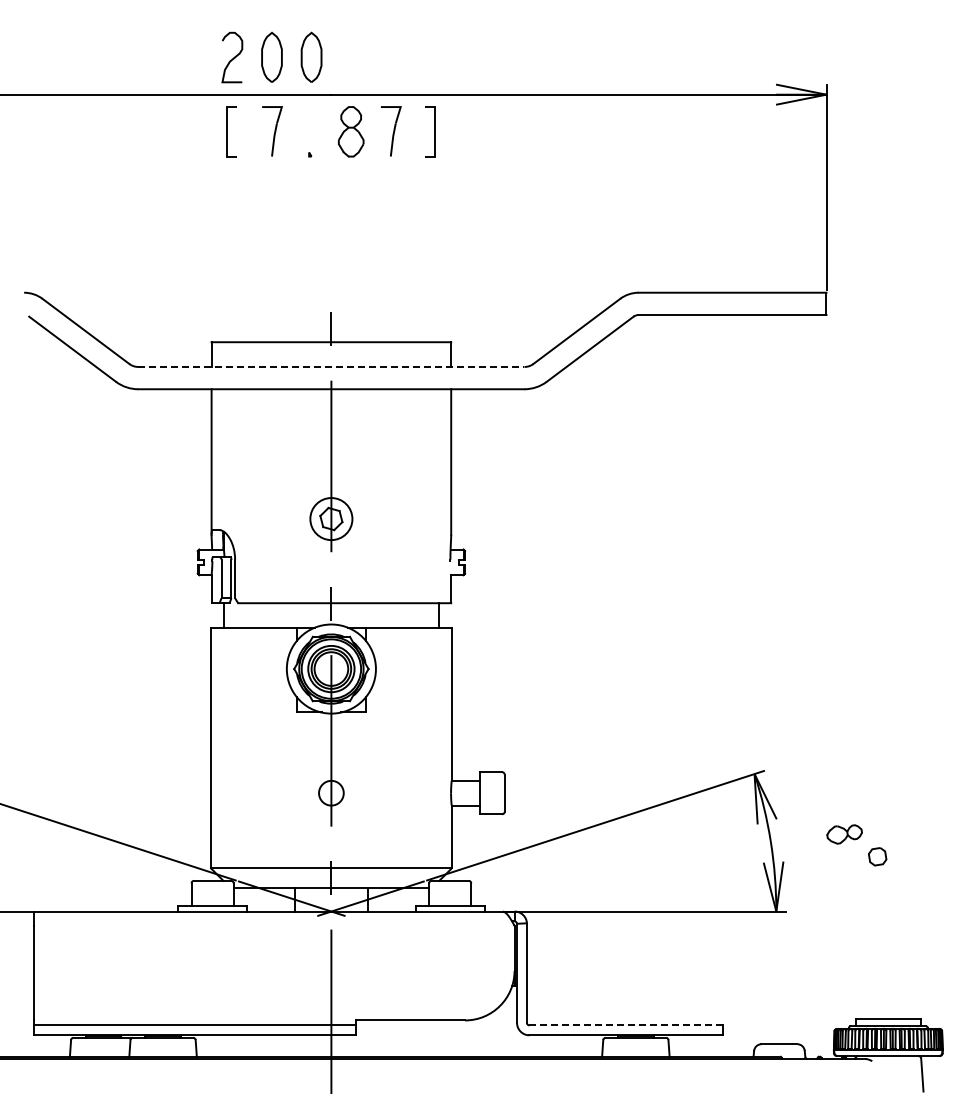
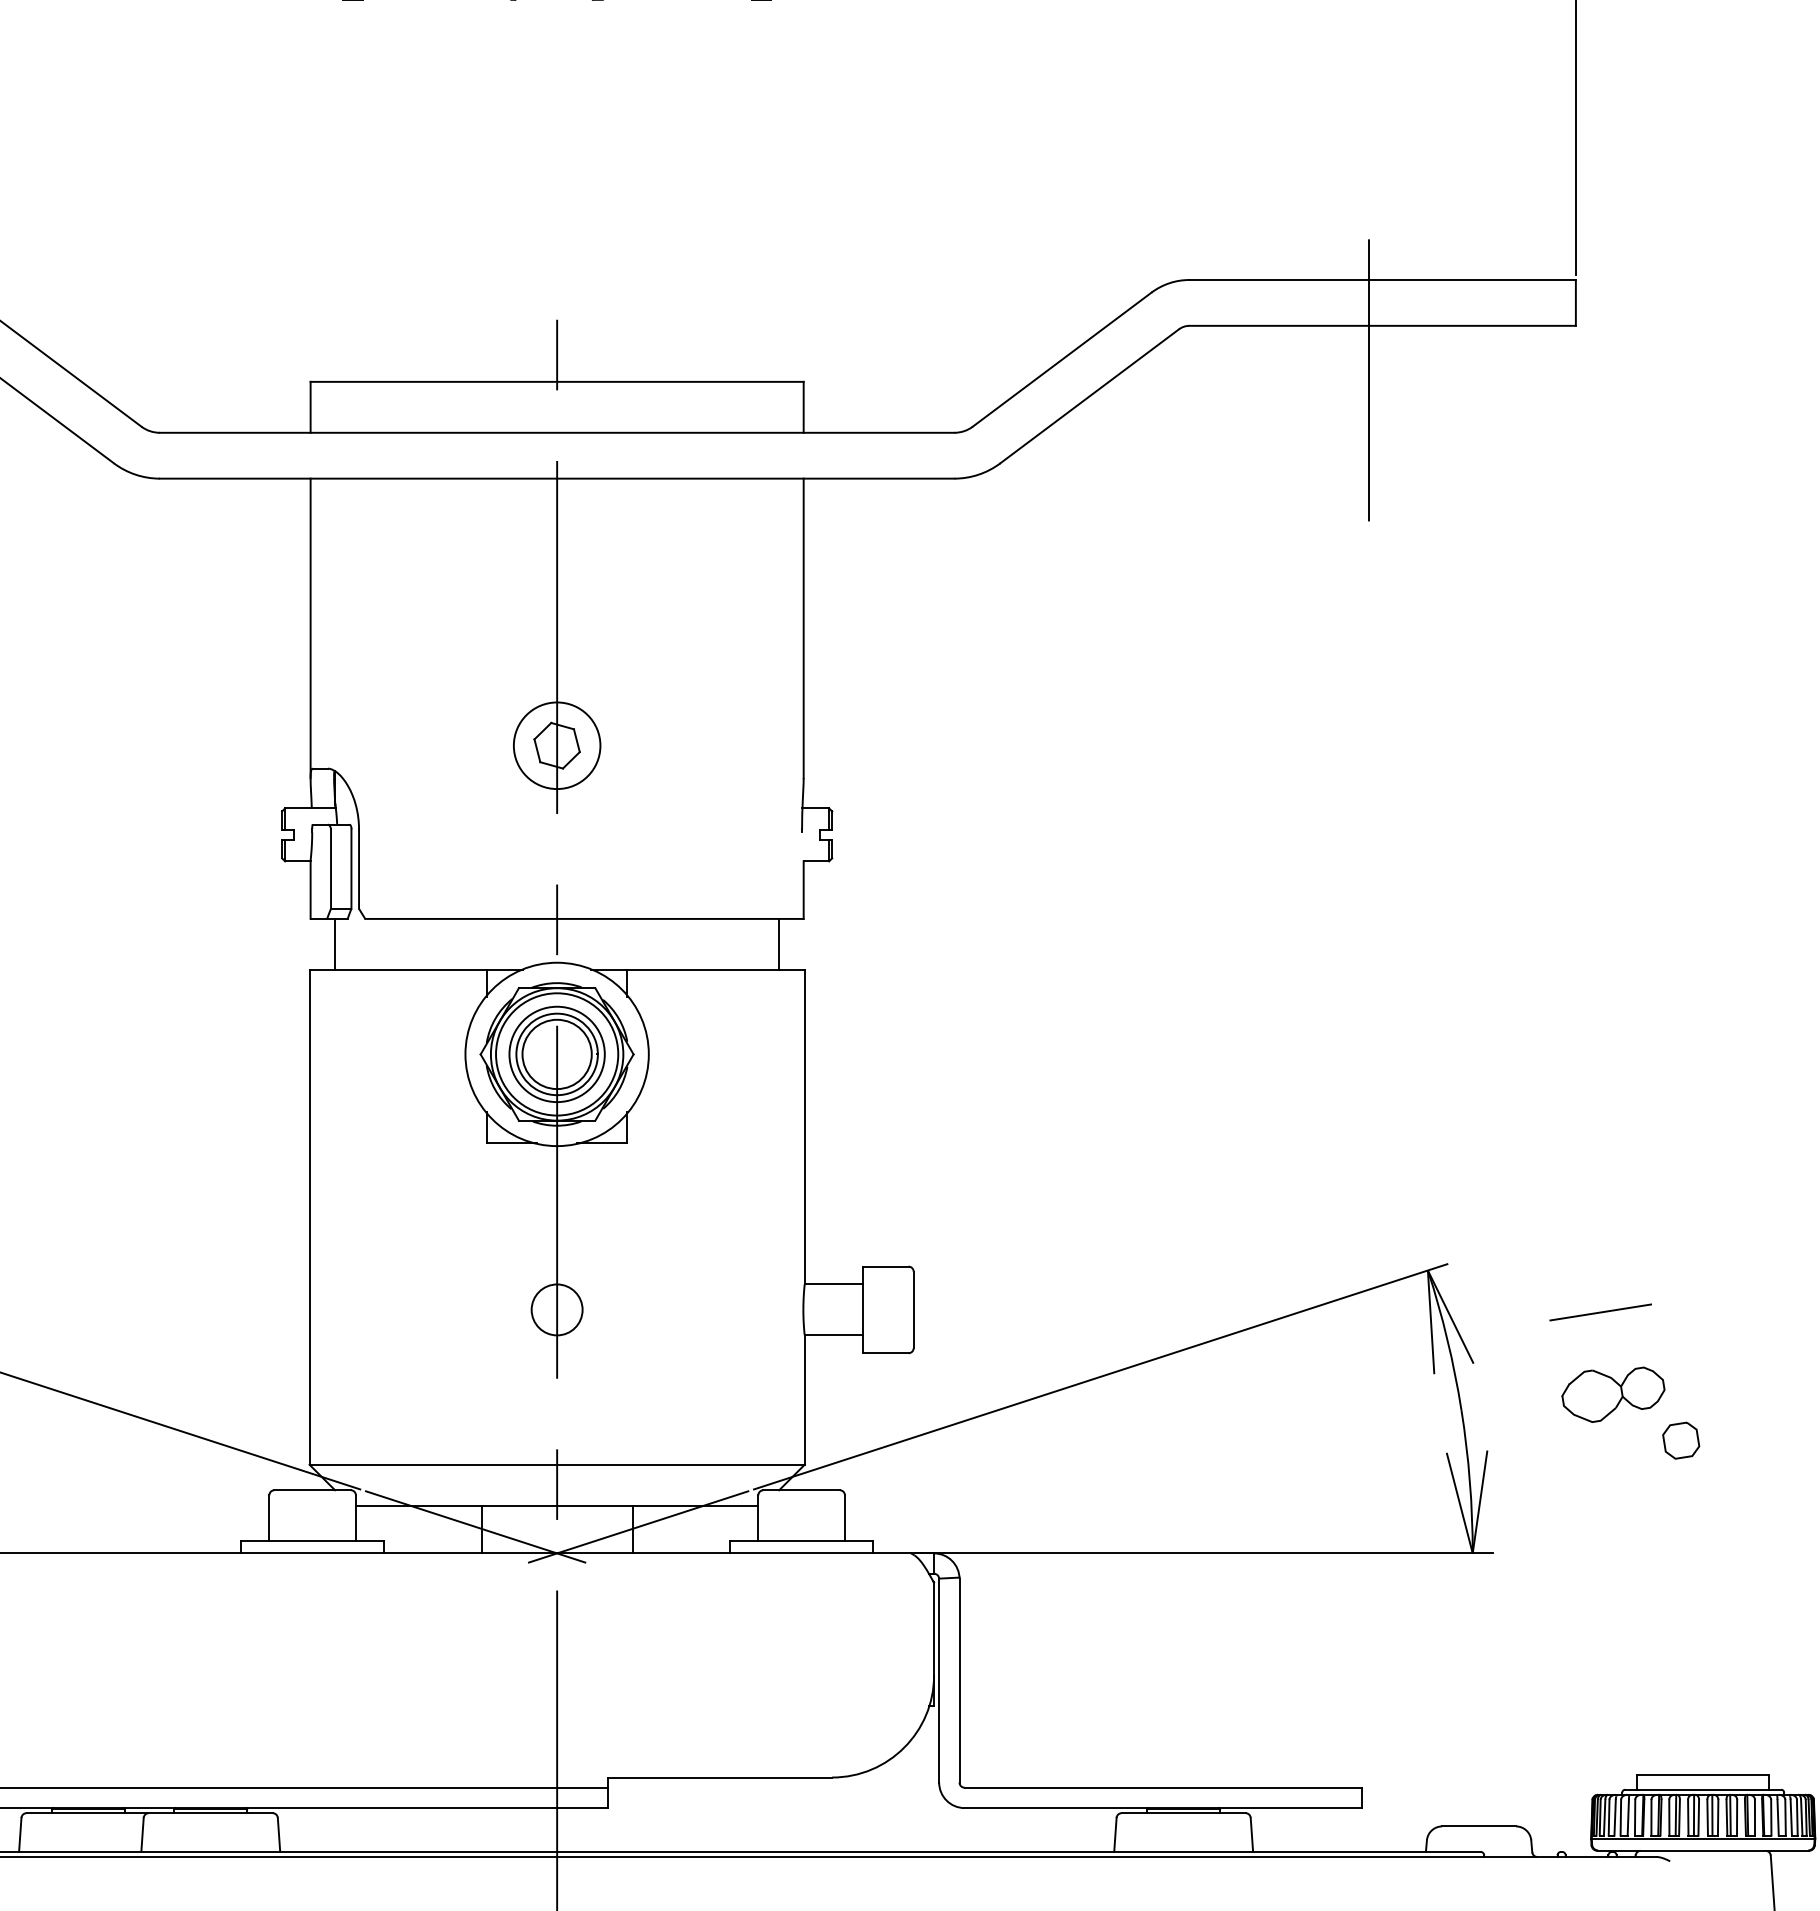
line: (725, 341) -> (1368, 380), added
line: (331, 366) -> (557, 431), dashed -> solid
line: (838, 794) -> (1600, 1312), added
part: (844, 834) -> (1612, 1394), size x1.43
line: (625, 1025) -> (1162, 1787), dashed -> solid

